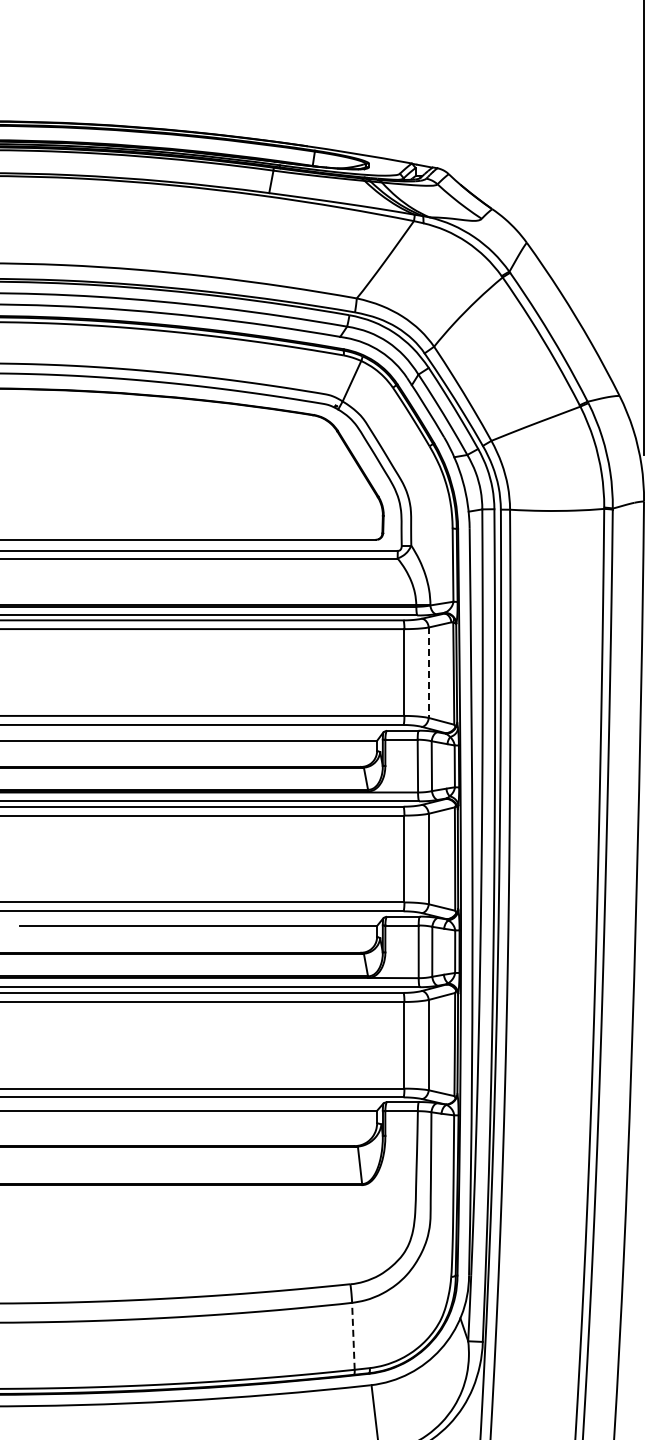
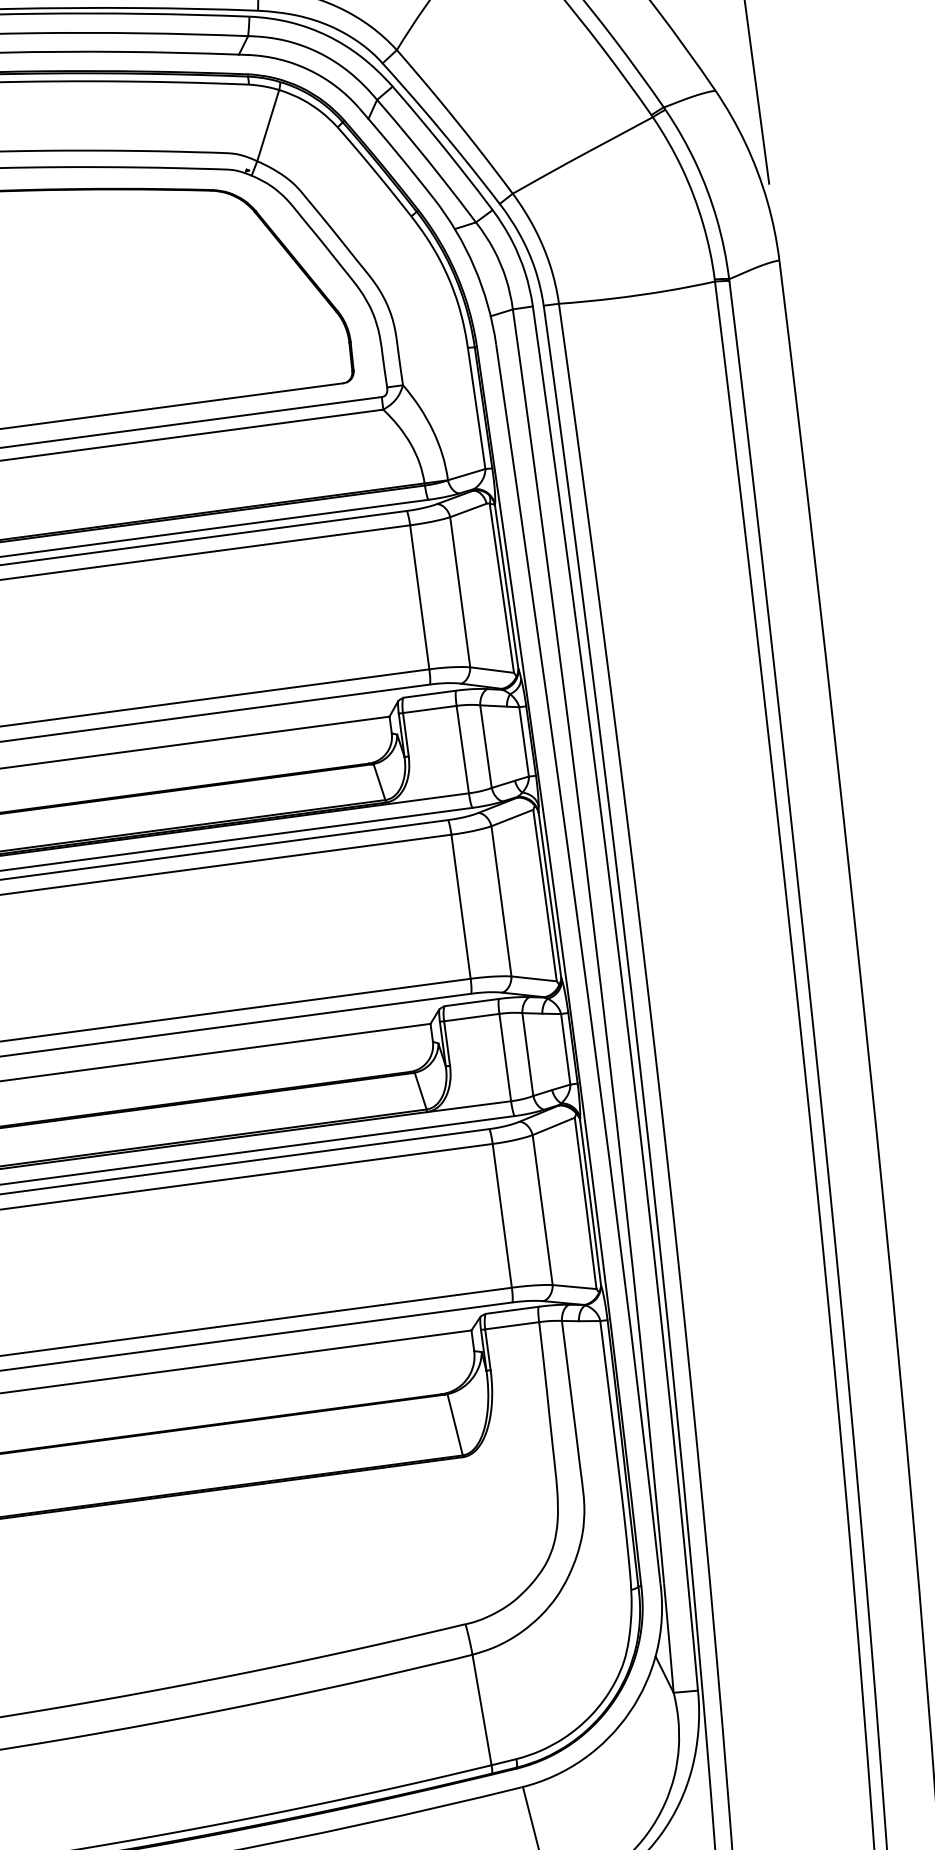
line: (428, 673) -> (459, 593), dashed -> solid
line: (353, 1335) -> (482, 1708), dashed -> solid

